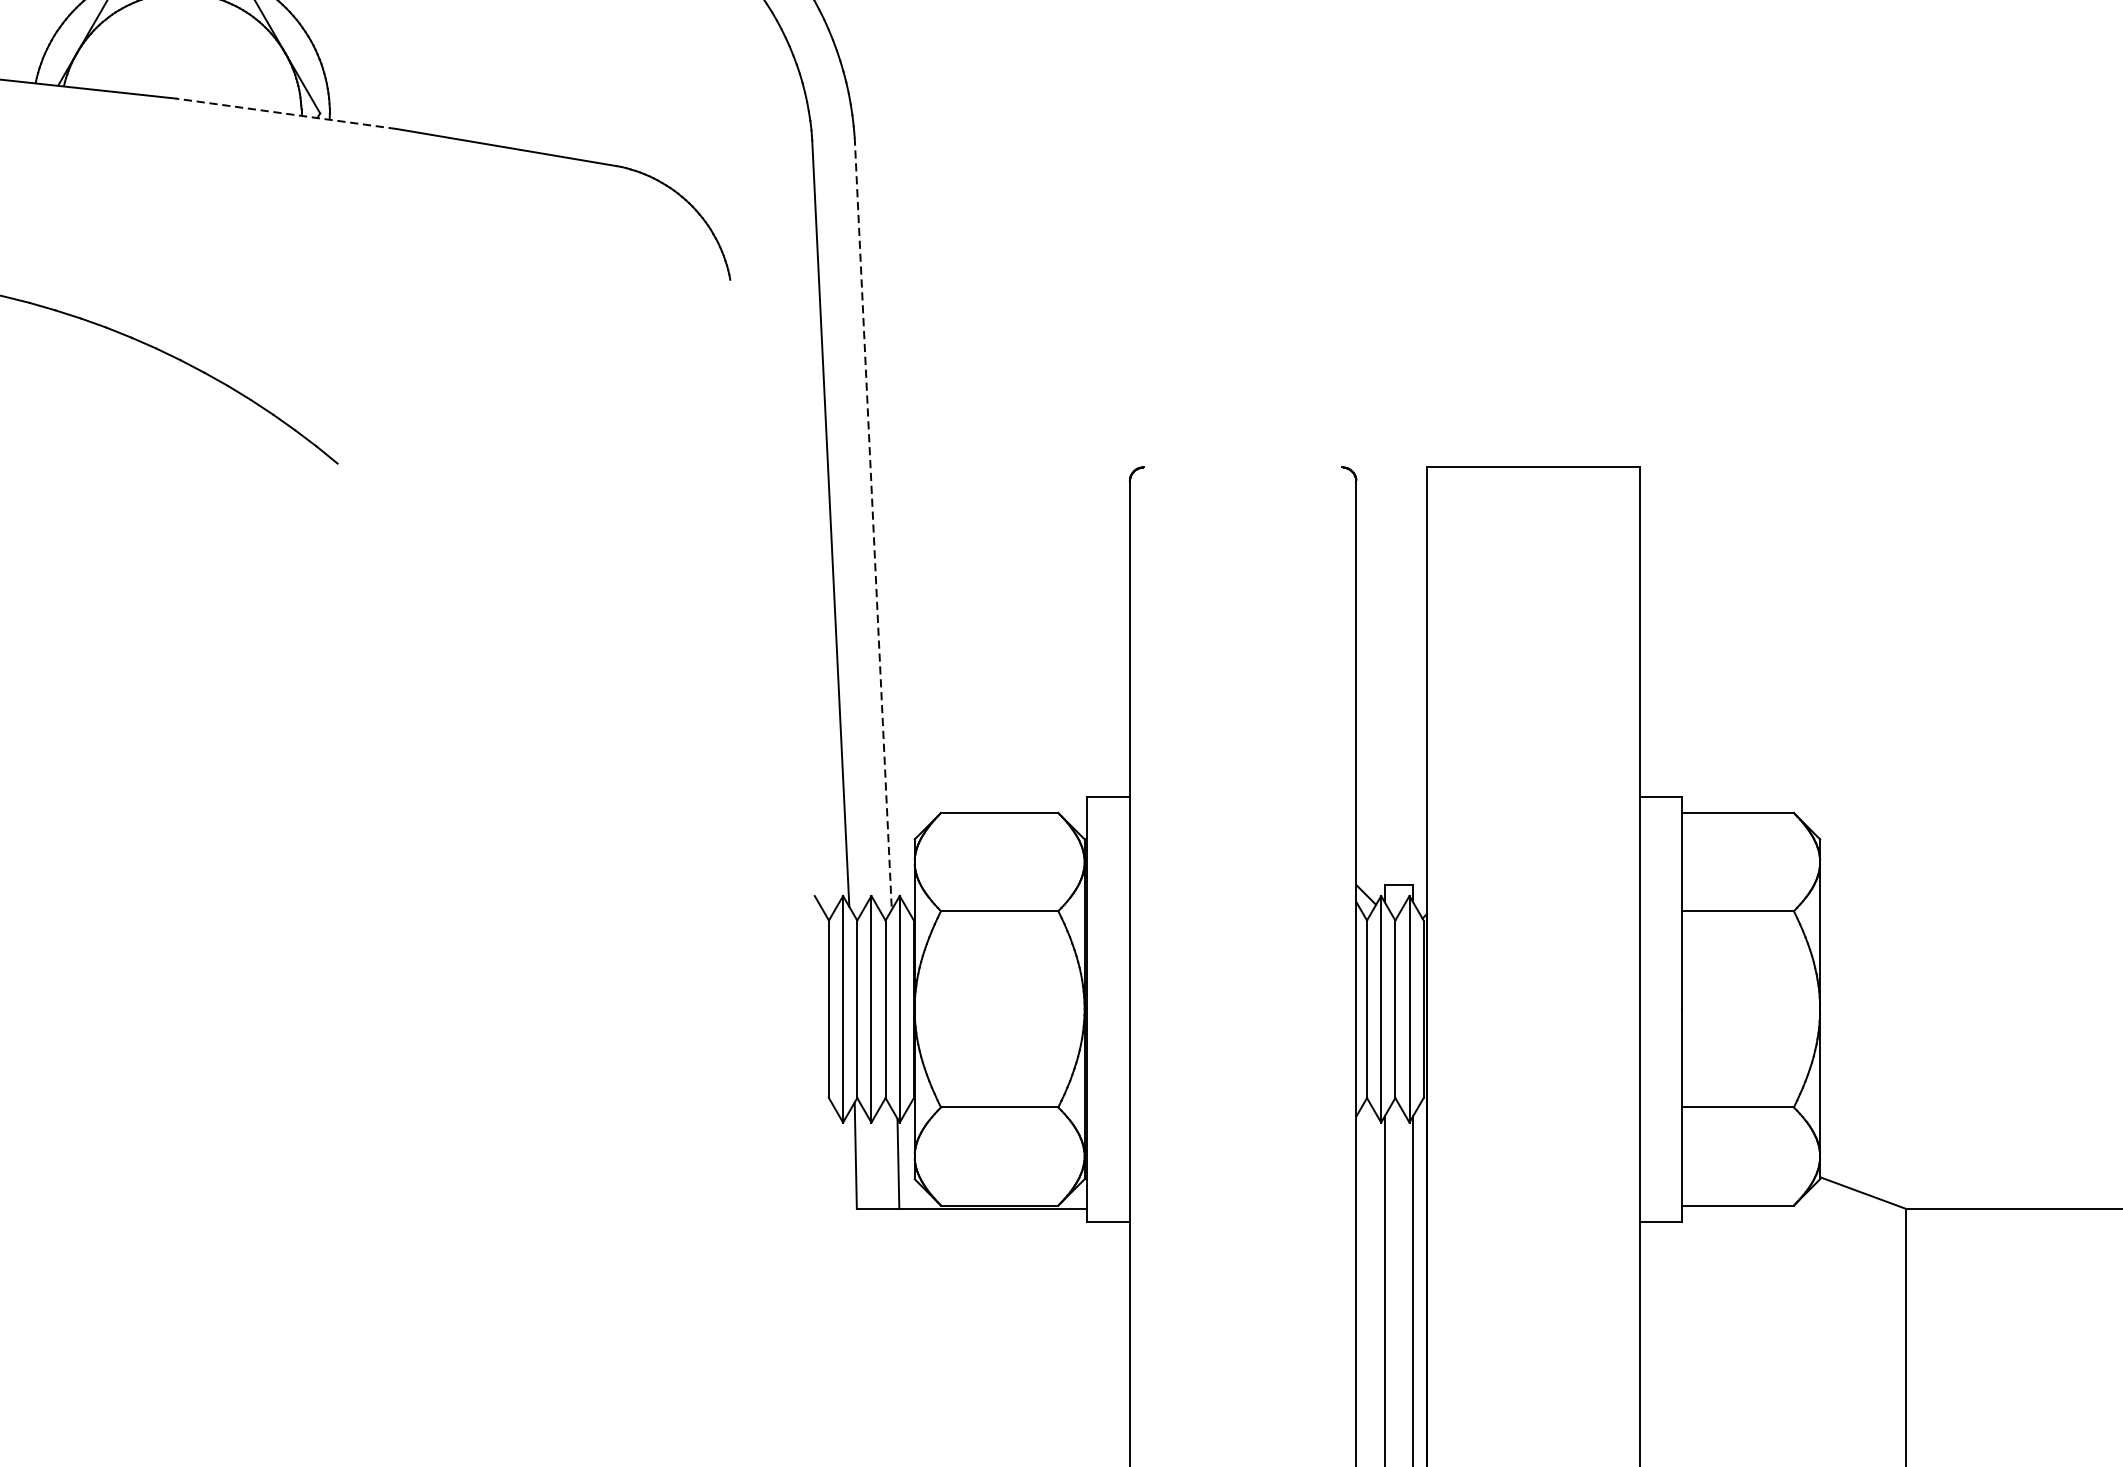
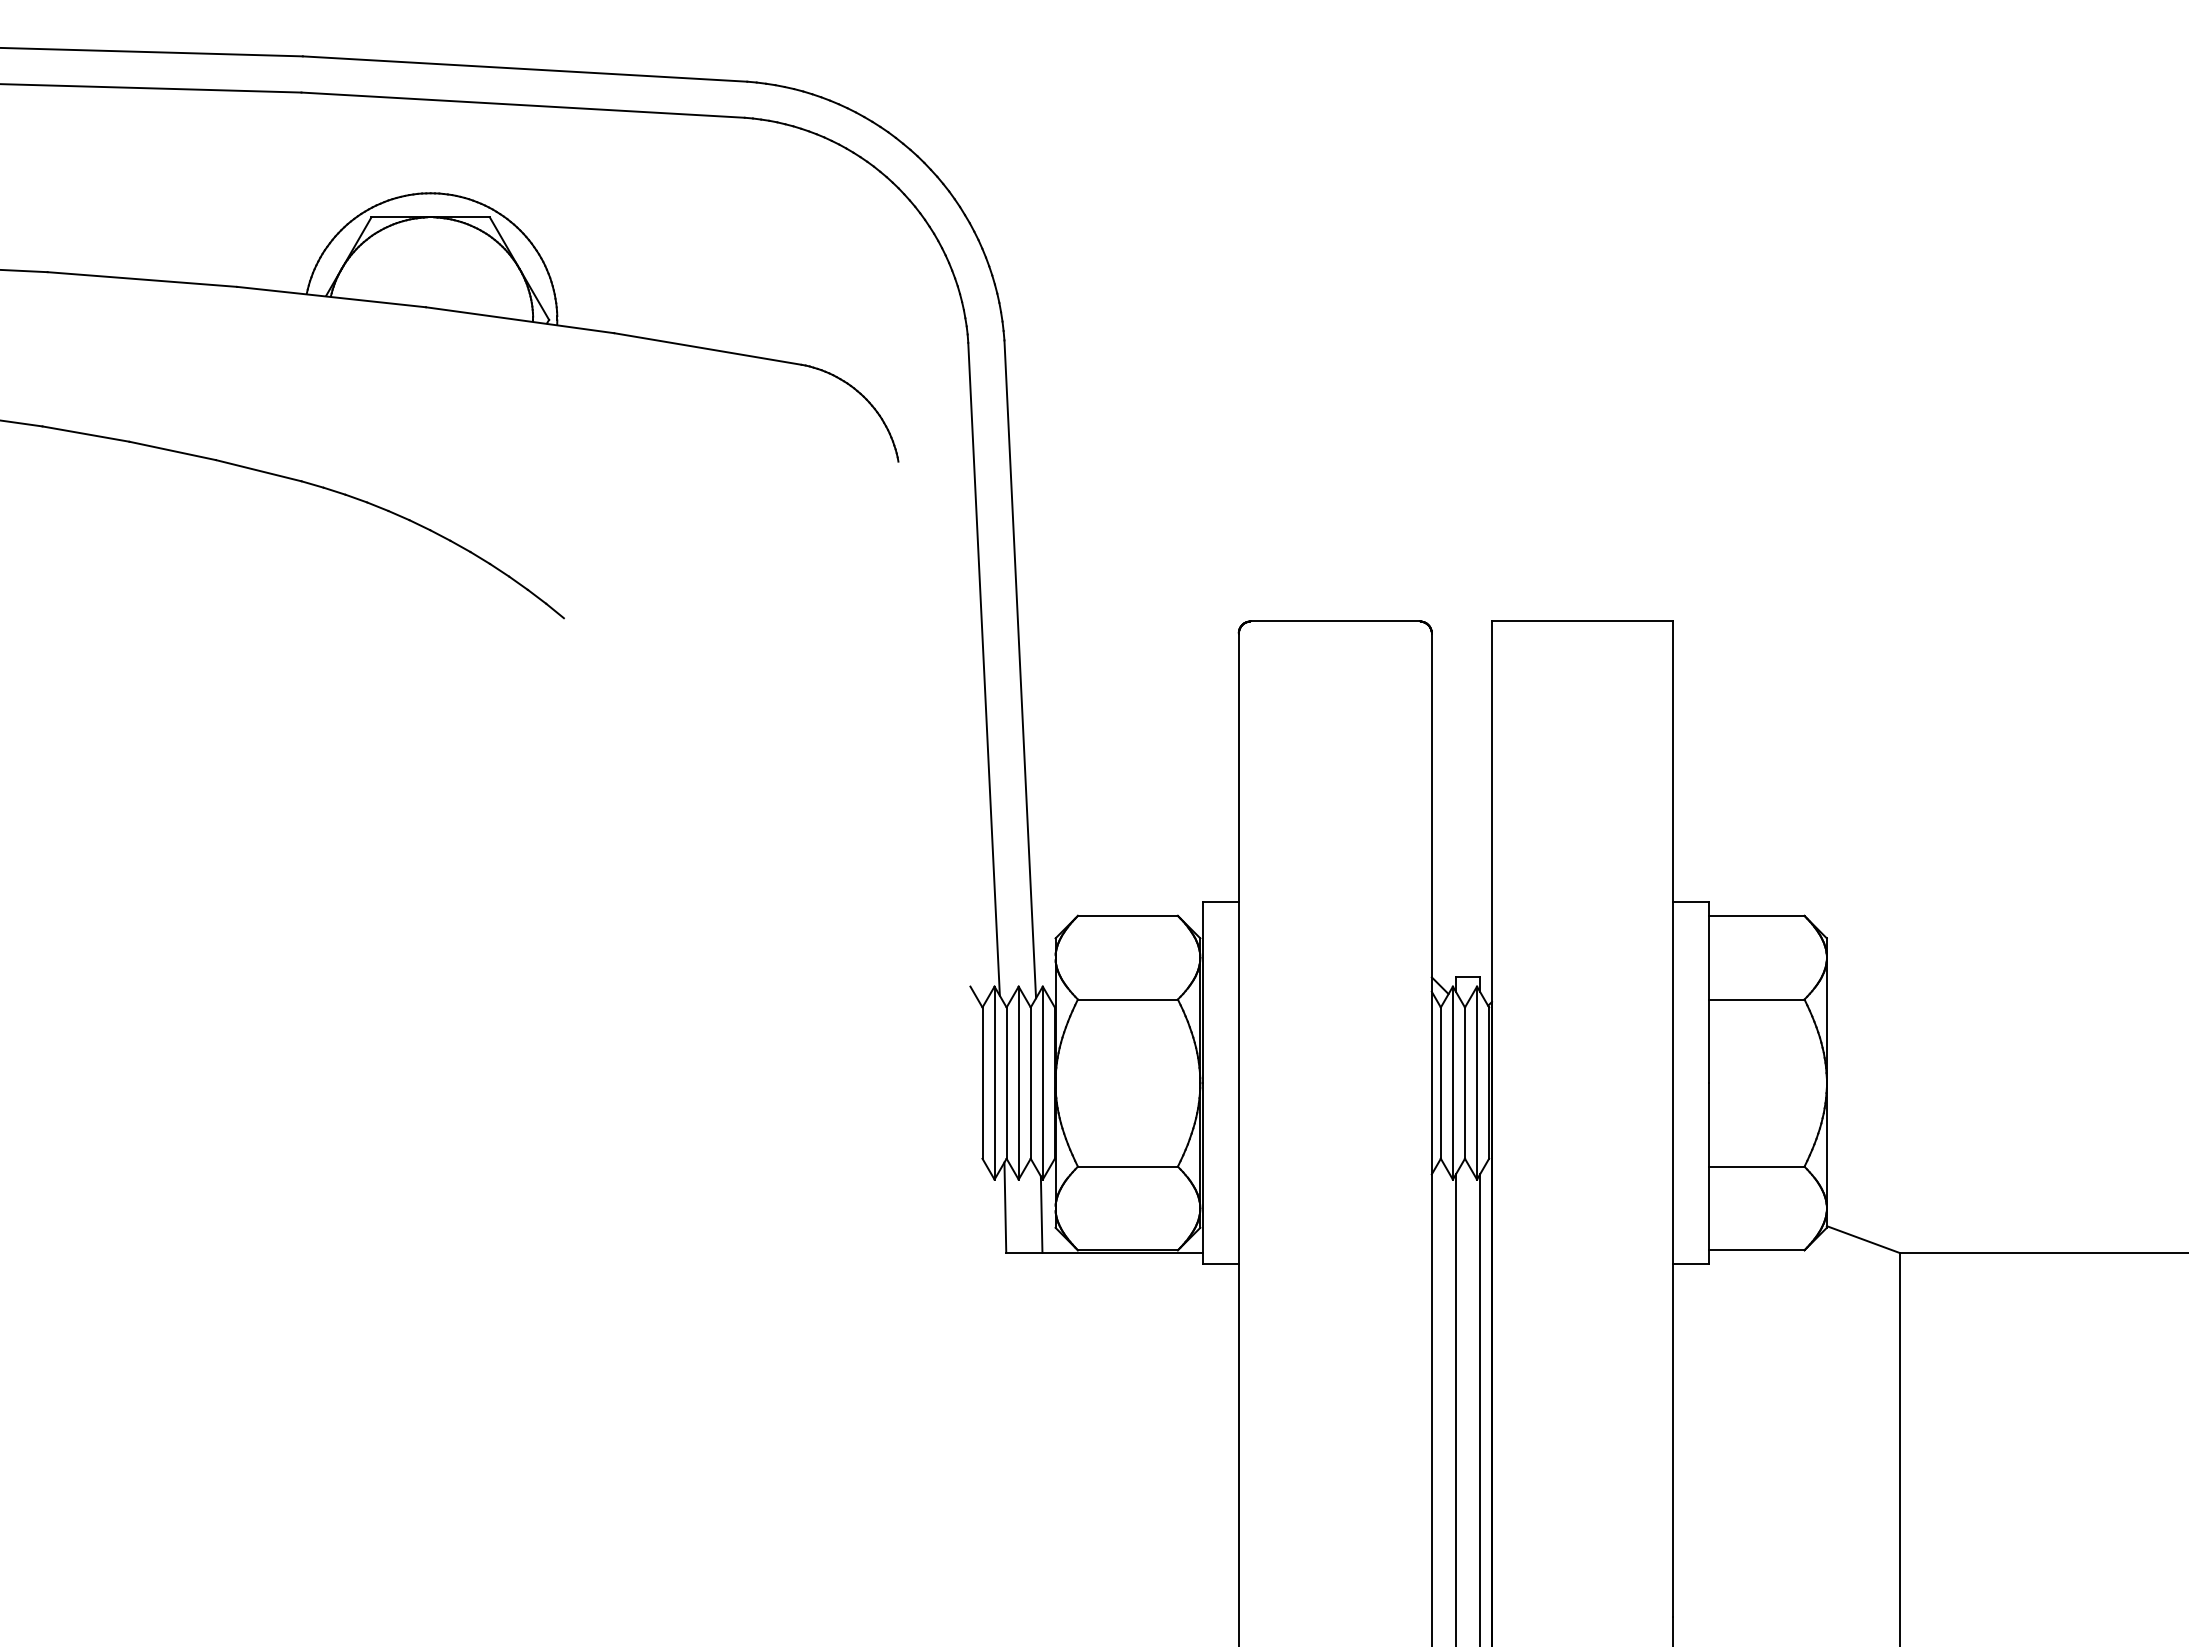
line: (285, 114) -> (519, 320), dashed -> solid
line: (1242, 467) -> (1334, 621), added
line: (873, 523) -> (1020, 669), dashed -> solid

